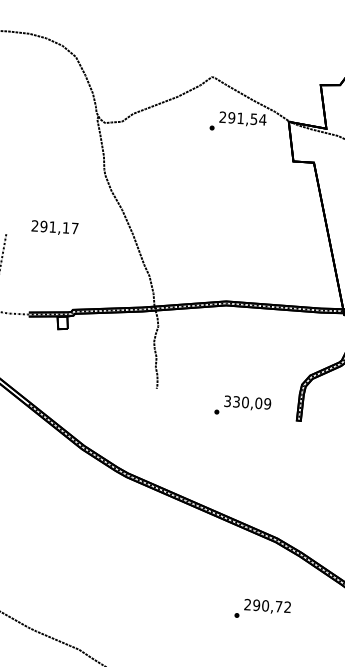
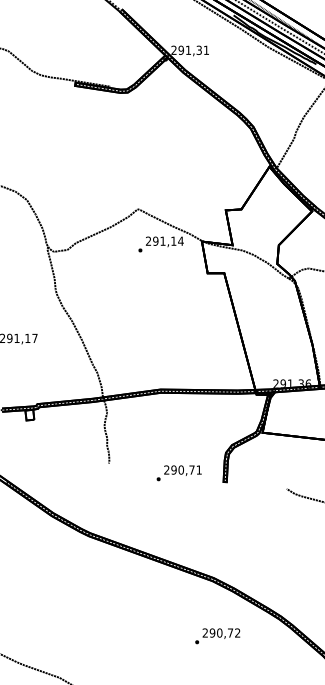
text: (253, 118) -> (173, 240), 291,54 -> 291,14
text: (247, 401) -> (182, 469), 330,09 -> 290,71
text: (262, 609) -> (217, 636), moved

